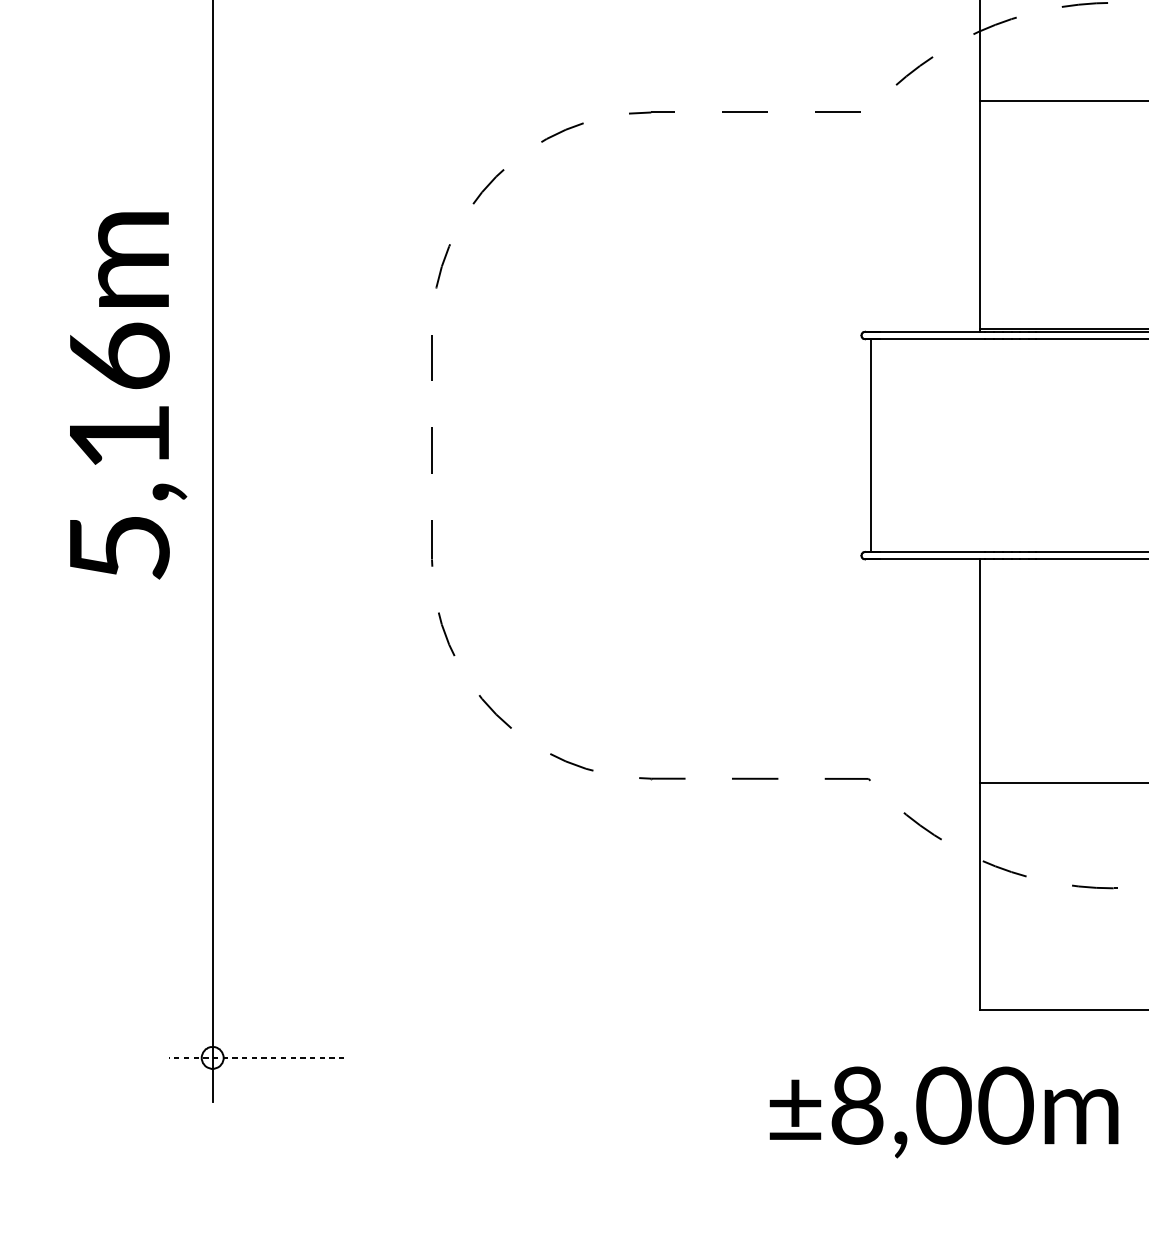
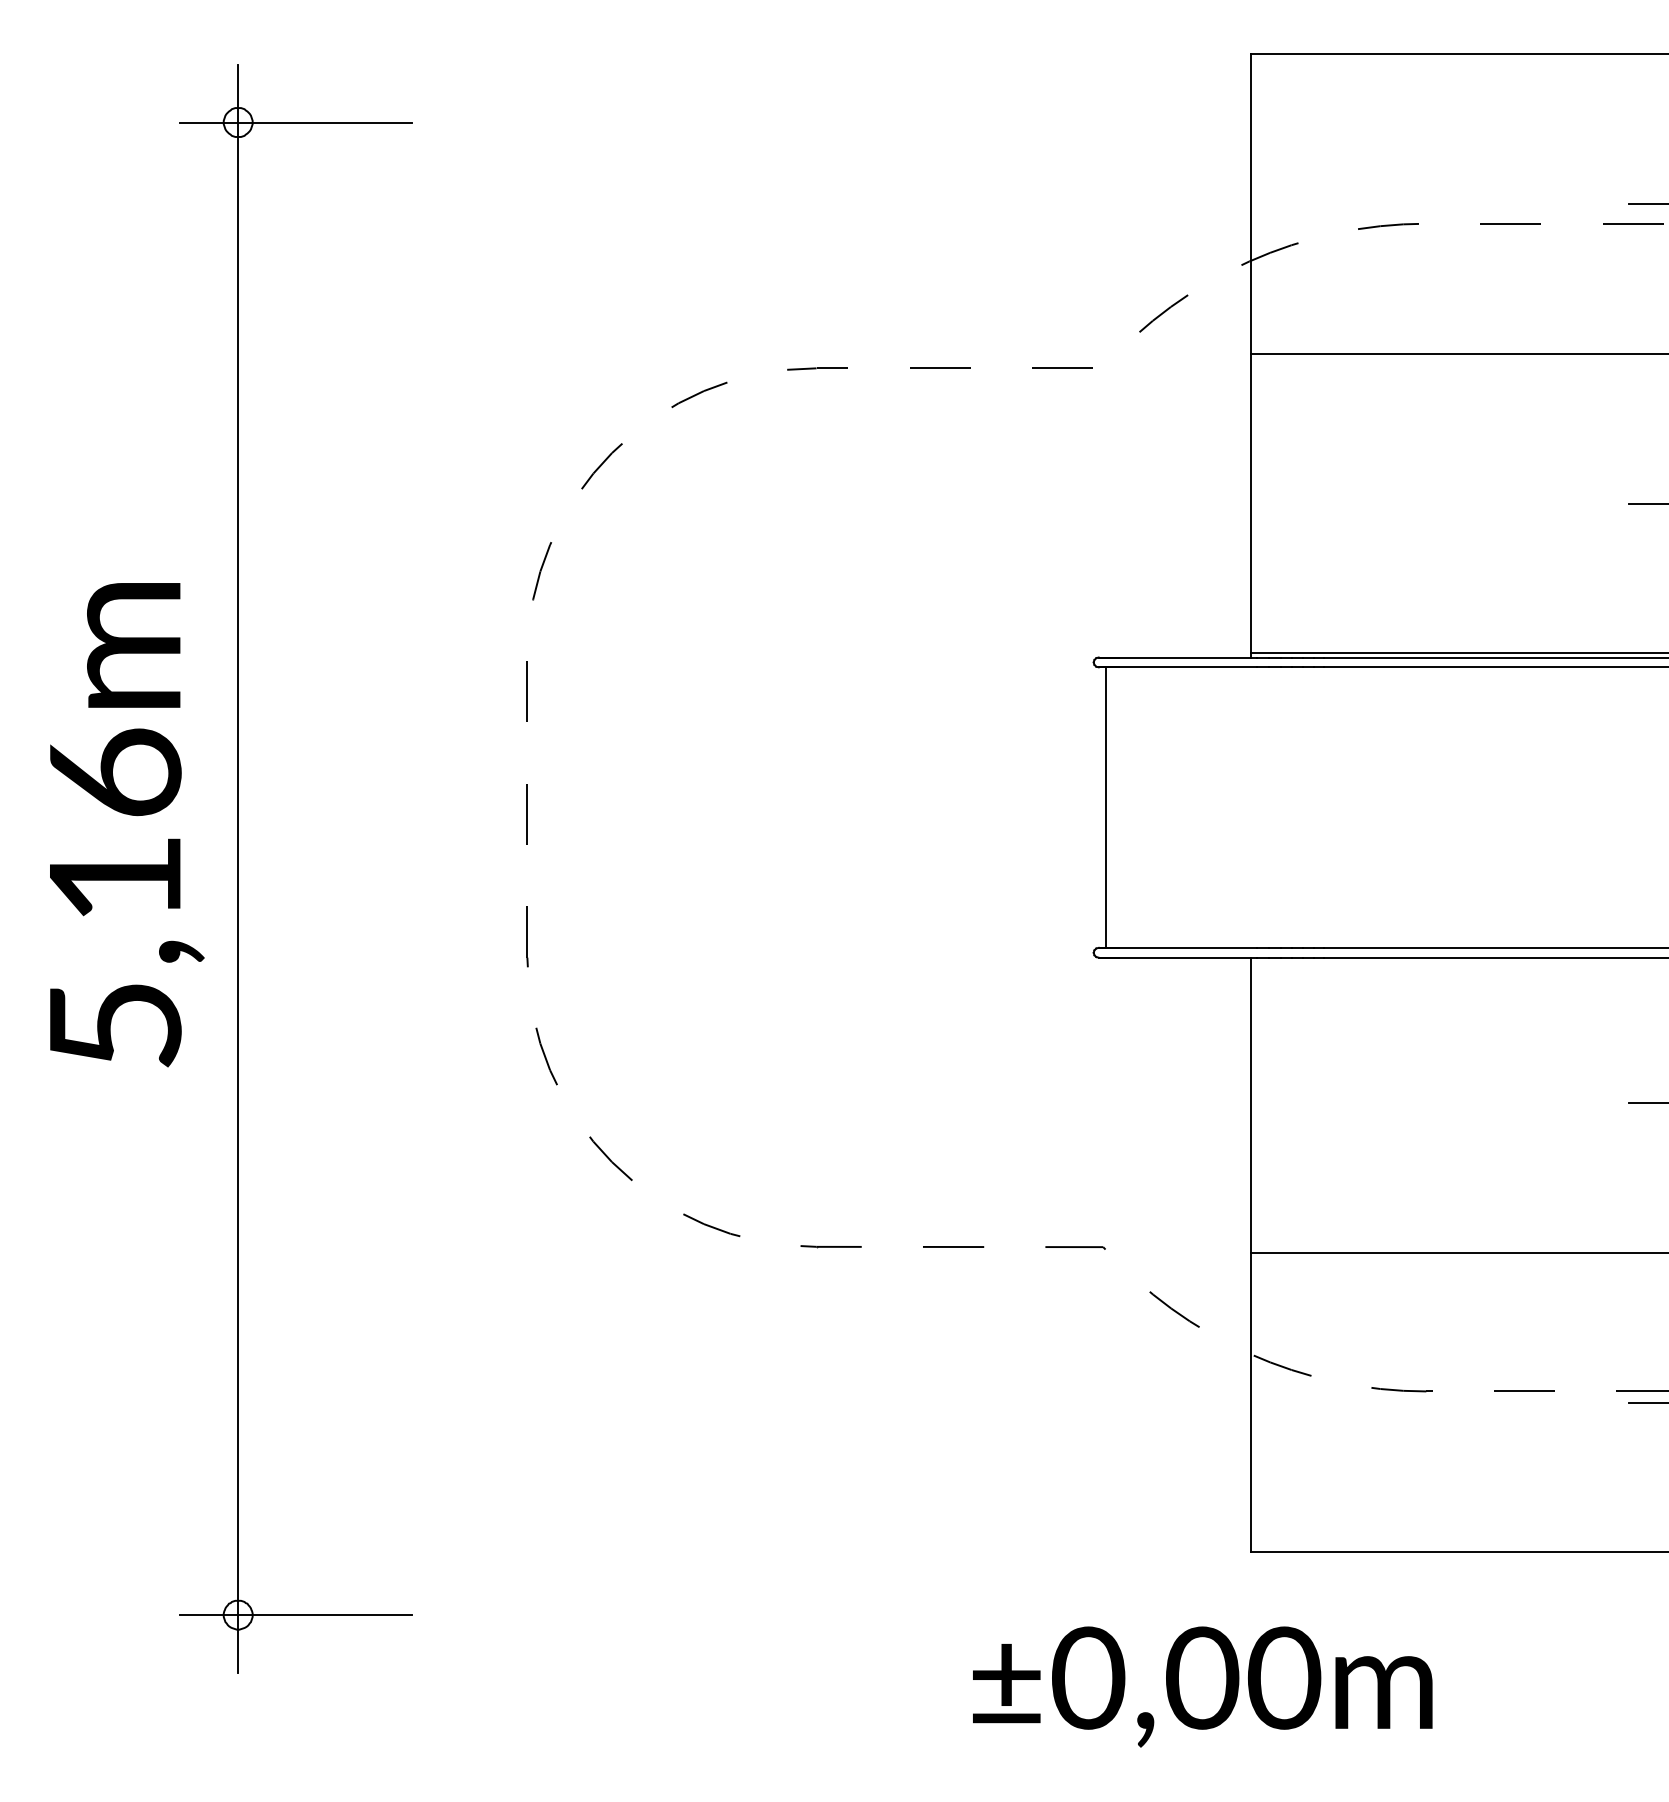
text: (128, 396) -> (127, 825), moved
line: (256, 1058) -> (296, 1615), dashed -> solid
text: (857, 1105) -> (1088, 1678), ±8,00m -> ±0,00m

